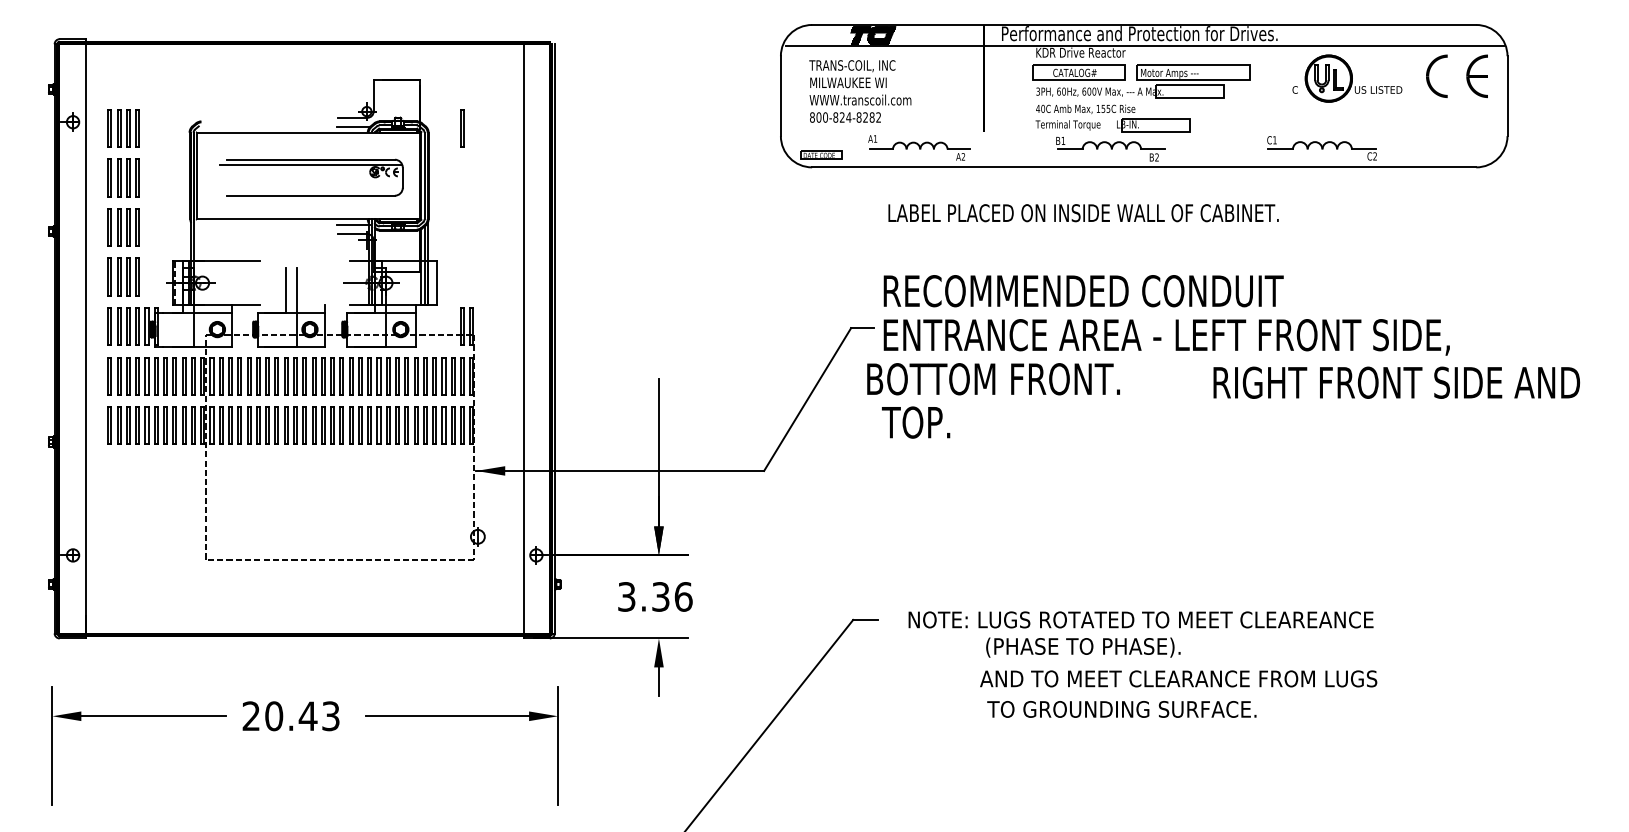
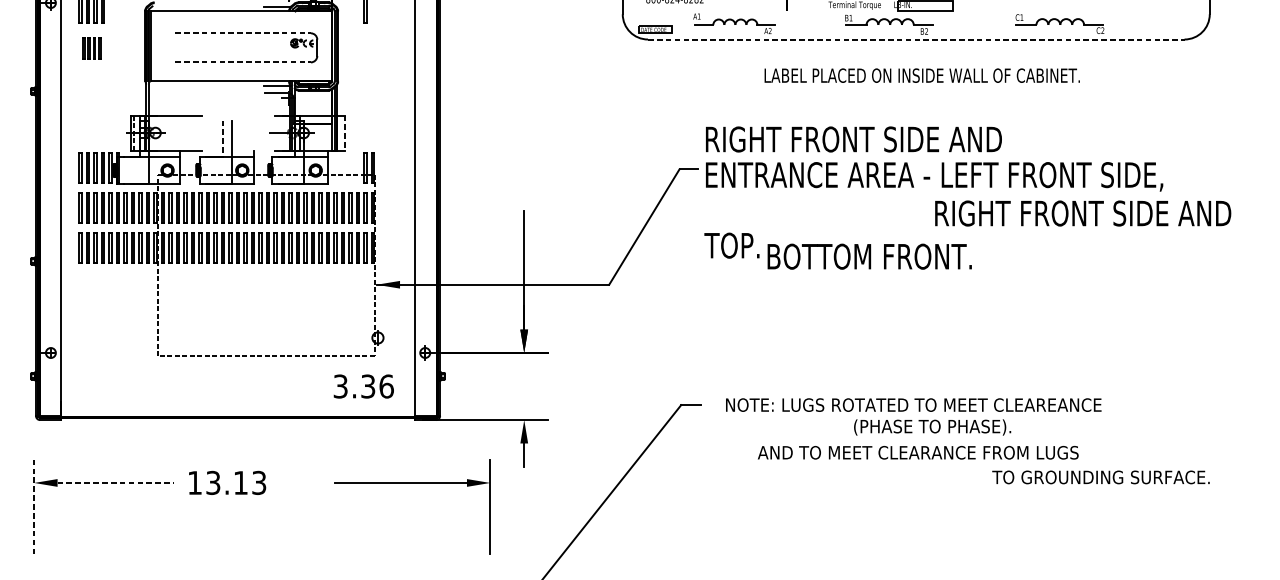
line: (311, 159) -> (243, 33), solid -> dashed
line: (310, 164) -> (242, 37), removed
line: (1144, 167) -> (916, 39), solid -> dashed
part: (123, 177) -> (91, 47), size x0.7
line: (311, 195) -> (243, 62), solid -> dashed
text: (1083, 213) -> (922, 75), moved
part: (123, 227) -> (91, 88), removed
part: (123, 276) -> (91, 127), removed
line: (437, 283) -> (345, 133), solid -> dashed
line: (285, 290) -> (222, 138), solid -> dashed
text: (1095, 291) -> (876, 139), RECOMMENDED CONDUIT -> RIGHT FRONT SIDE AND
text: (993, 379) -> (869, 256), moved
text: (1396, 382) -> (1082, 213), moved
text: (655, 596) -> (363, 386), moved
text: (1083, 647) -> (932, 427), moved
text: (1178, 678) -> (918, 452), moved
text: (1121, 709) -> (1100, 477), moved
line: (153, 716) -> (115, 483), solid -> dashed
text: (279, 716) -> (217, 483), 20.43 -> 13.13
part: (461, 716) -> (412, 483), moved
line: (52, 745) -> (34, 506), solid -> dashed

